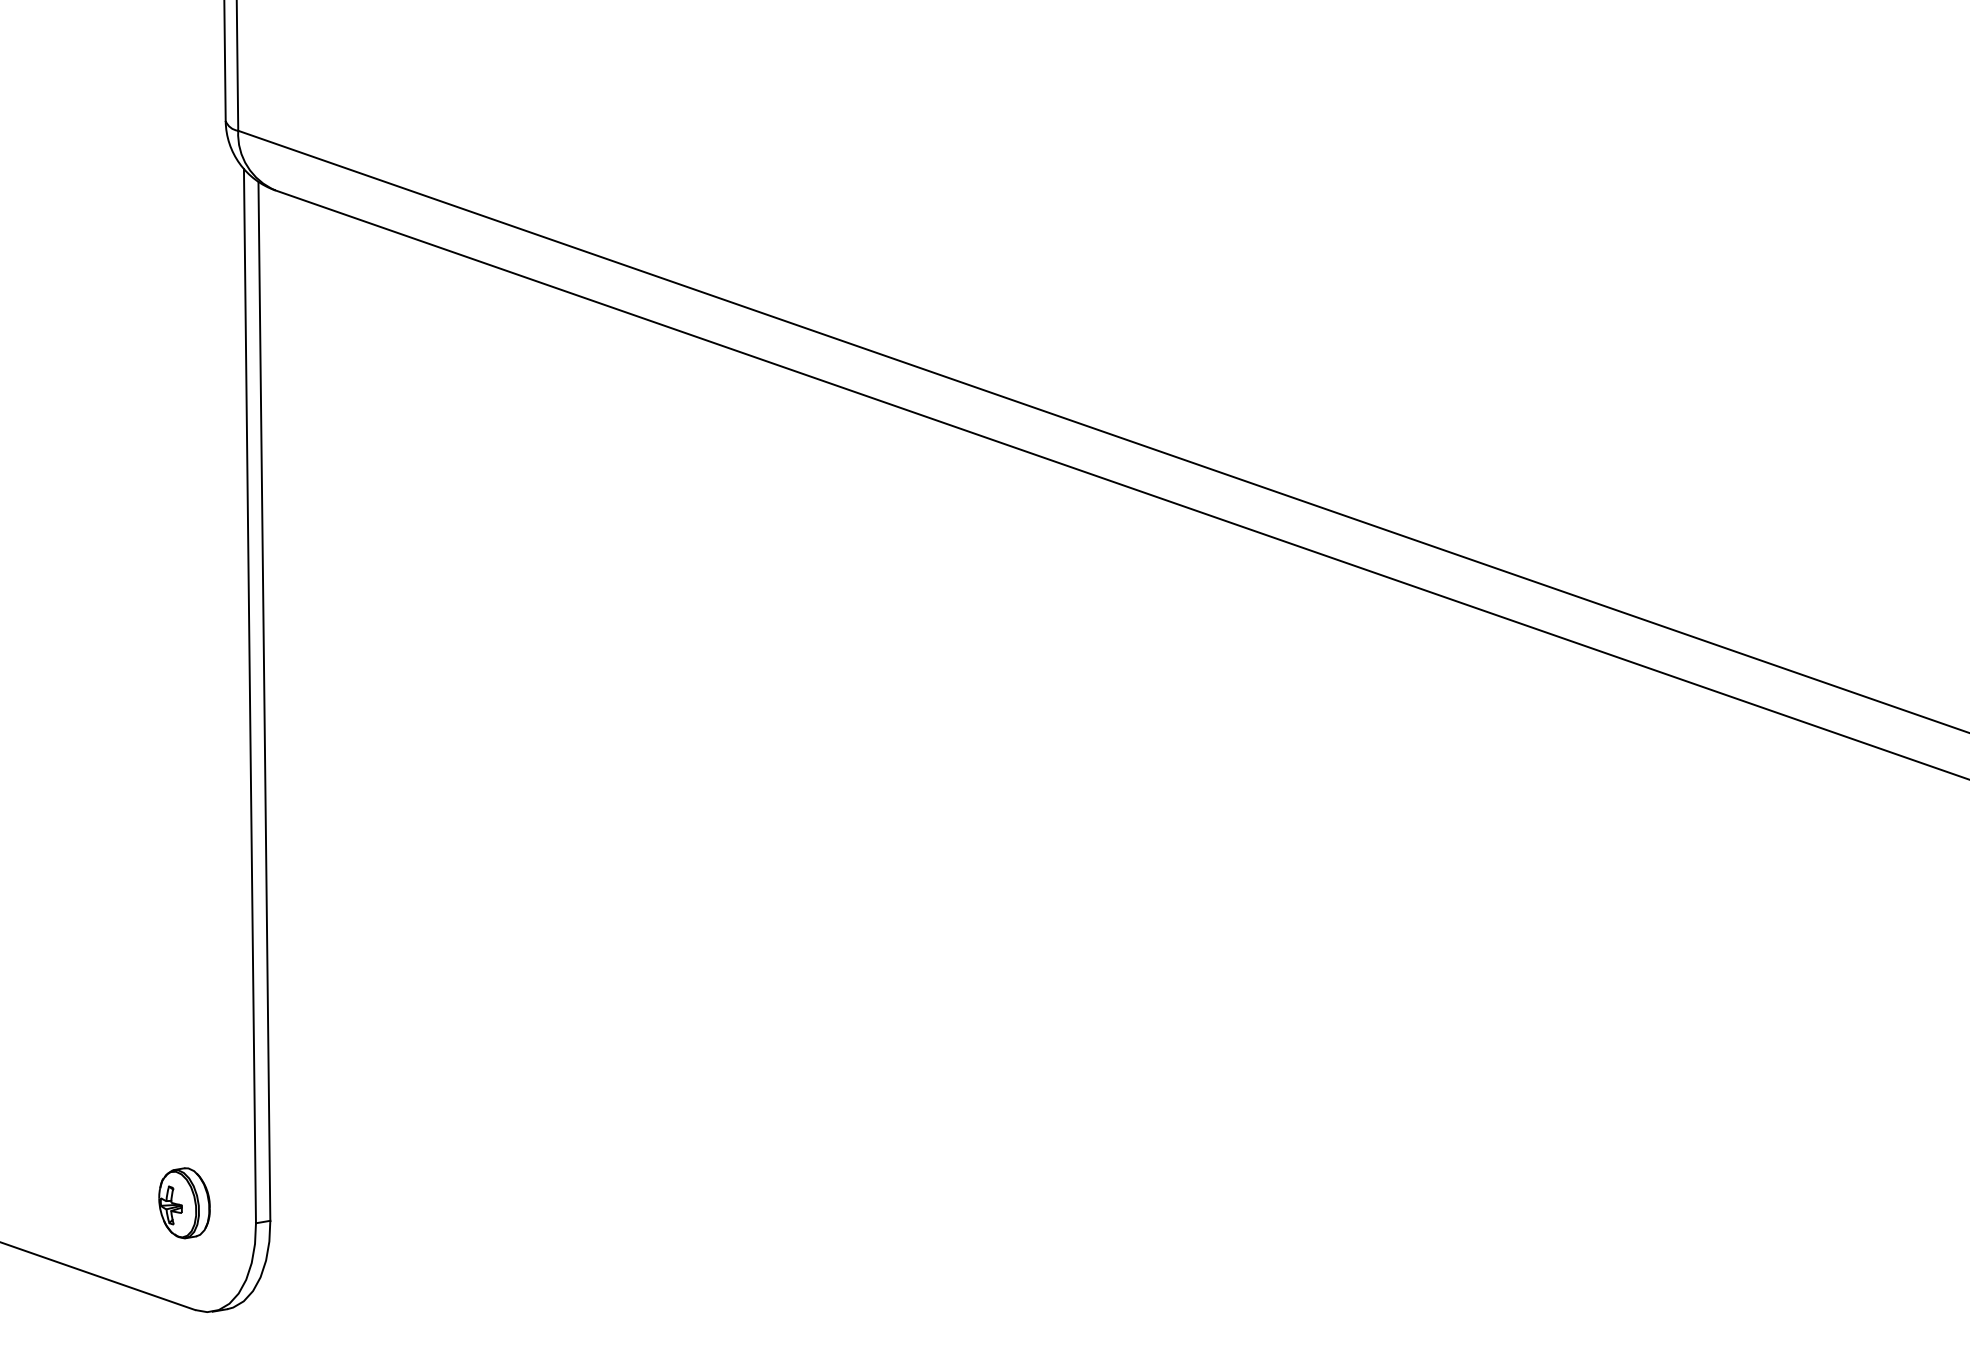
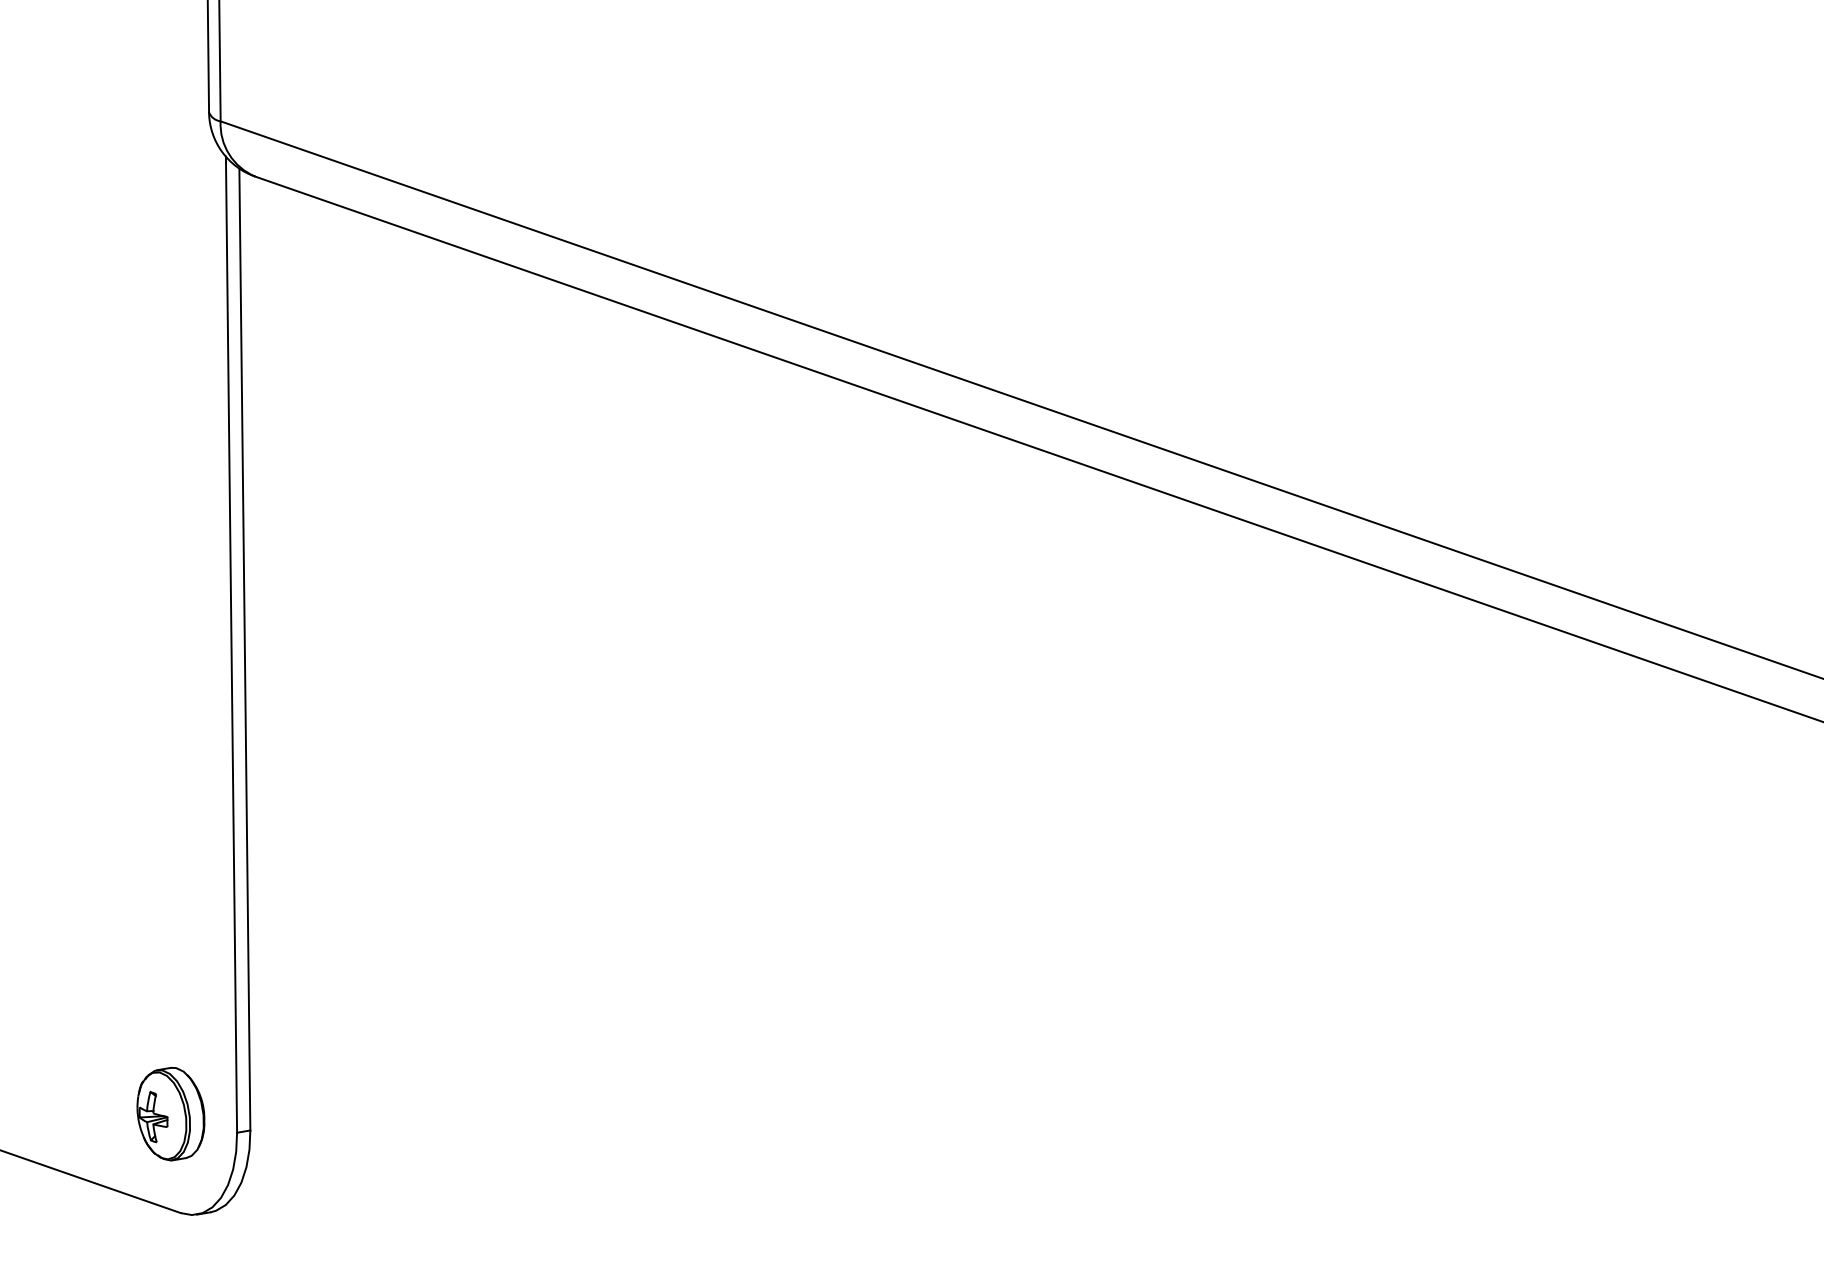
part: (184, 1203) -> (170, 1114), size x1.43

